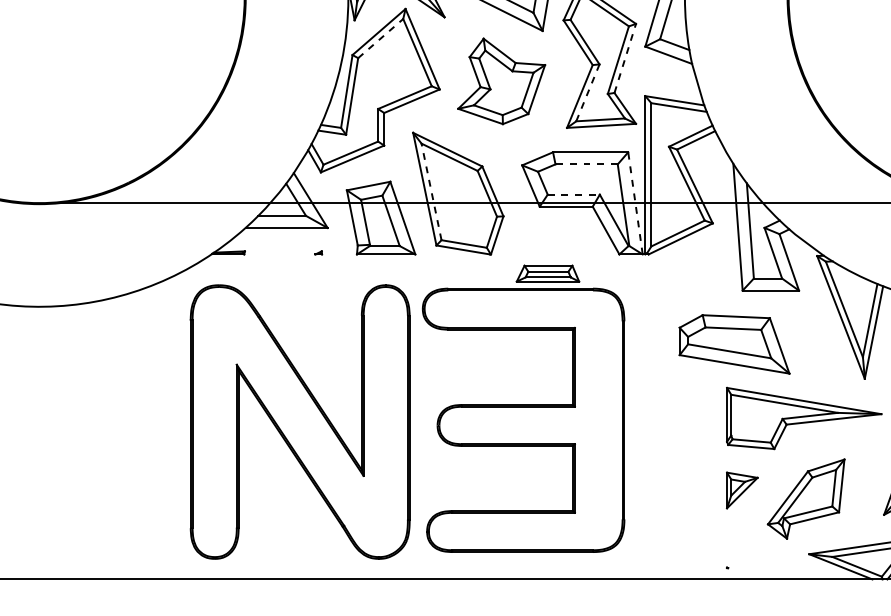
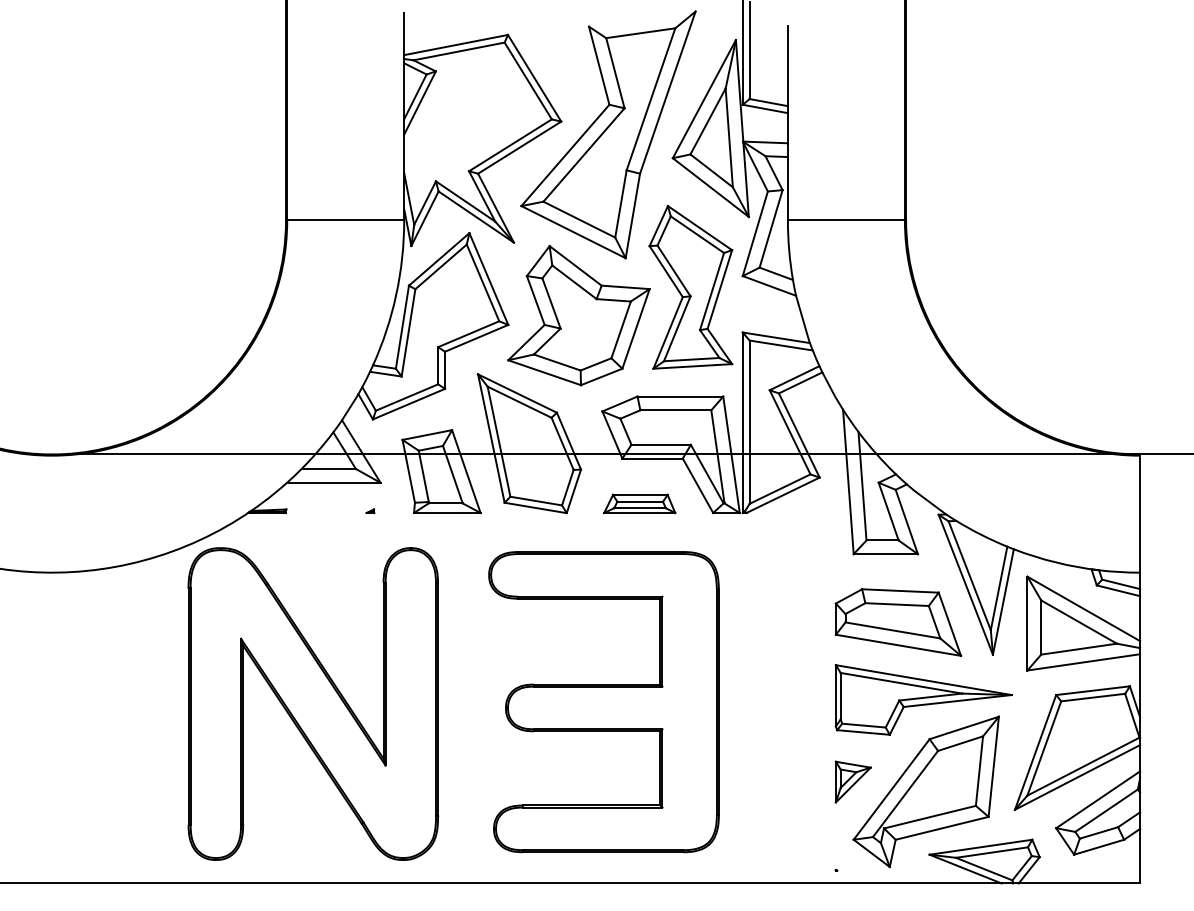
line: (381, 38) -> (441, 266), dashed -> solid
line: (625, 58) -> (720, 289), dashed -> solid
part: (501, 81) -> (578, 315), size x1.43
line: (588, 92) -> (677, 328), dashed -> solid
line: (586, 164) -> (675, 410), dashed -> solid
line: (431, 191) -> (498, 441), dashed -> solid
line: (574, 194) -> (661, 444), dashed -> solid
line: (635, 203) -> (731, 454), dashed -> solid
part: (547, 273) -> (639, 503), moved
part: (734, 344) -> (898, 622), moved
part: (300, 421) -> (313, 703), moved
part: (805, 498) -> (925, 791), size x1.67

